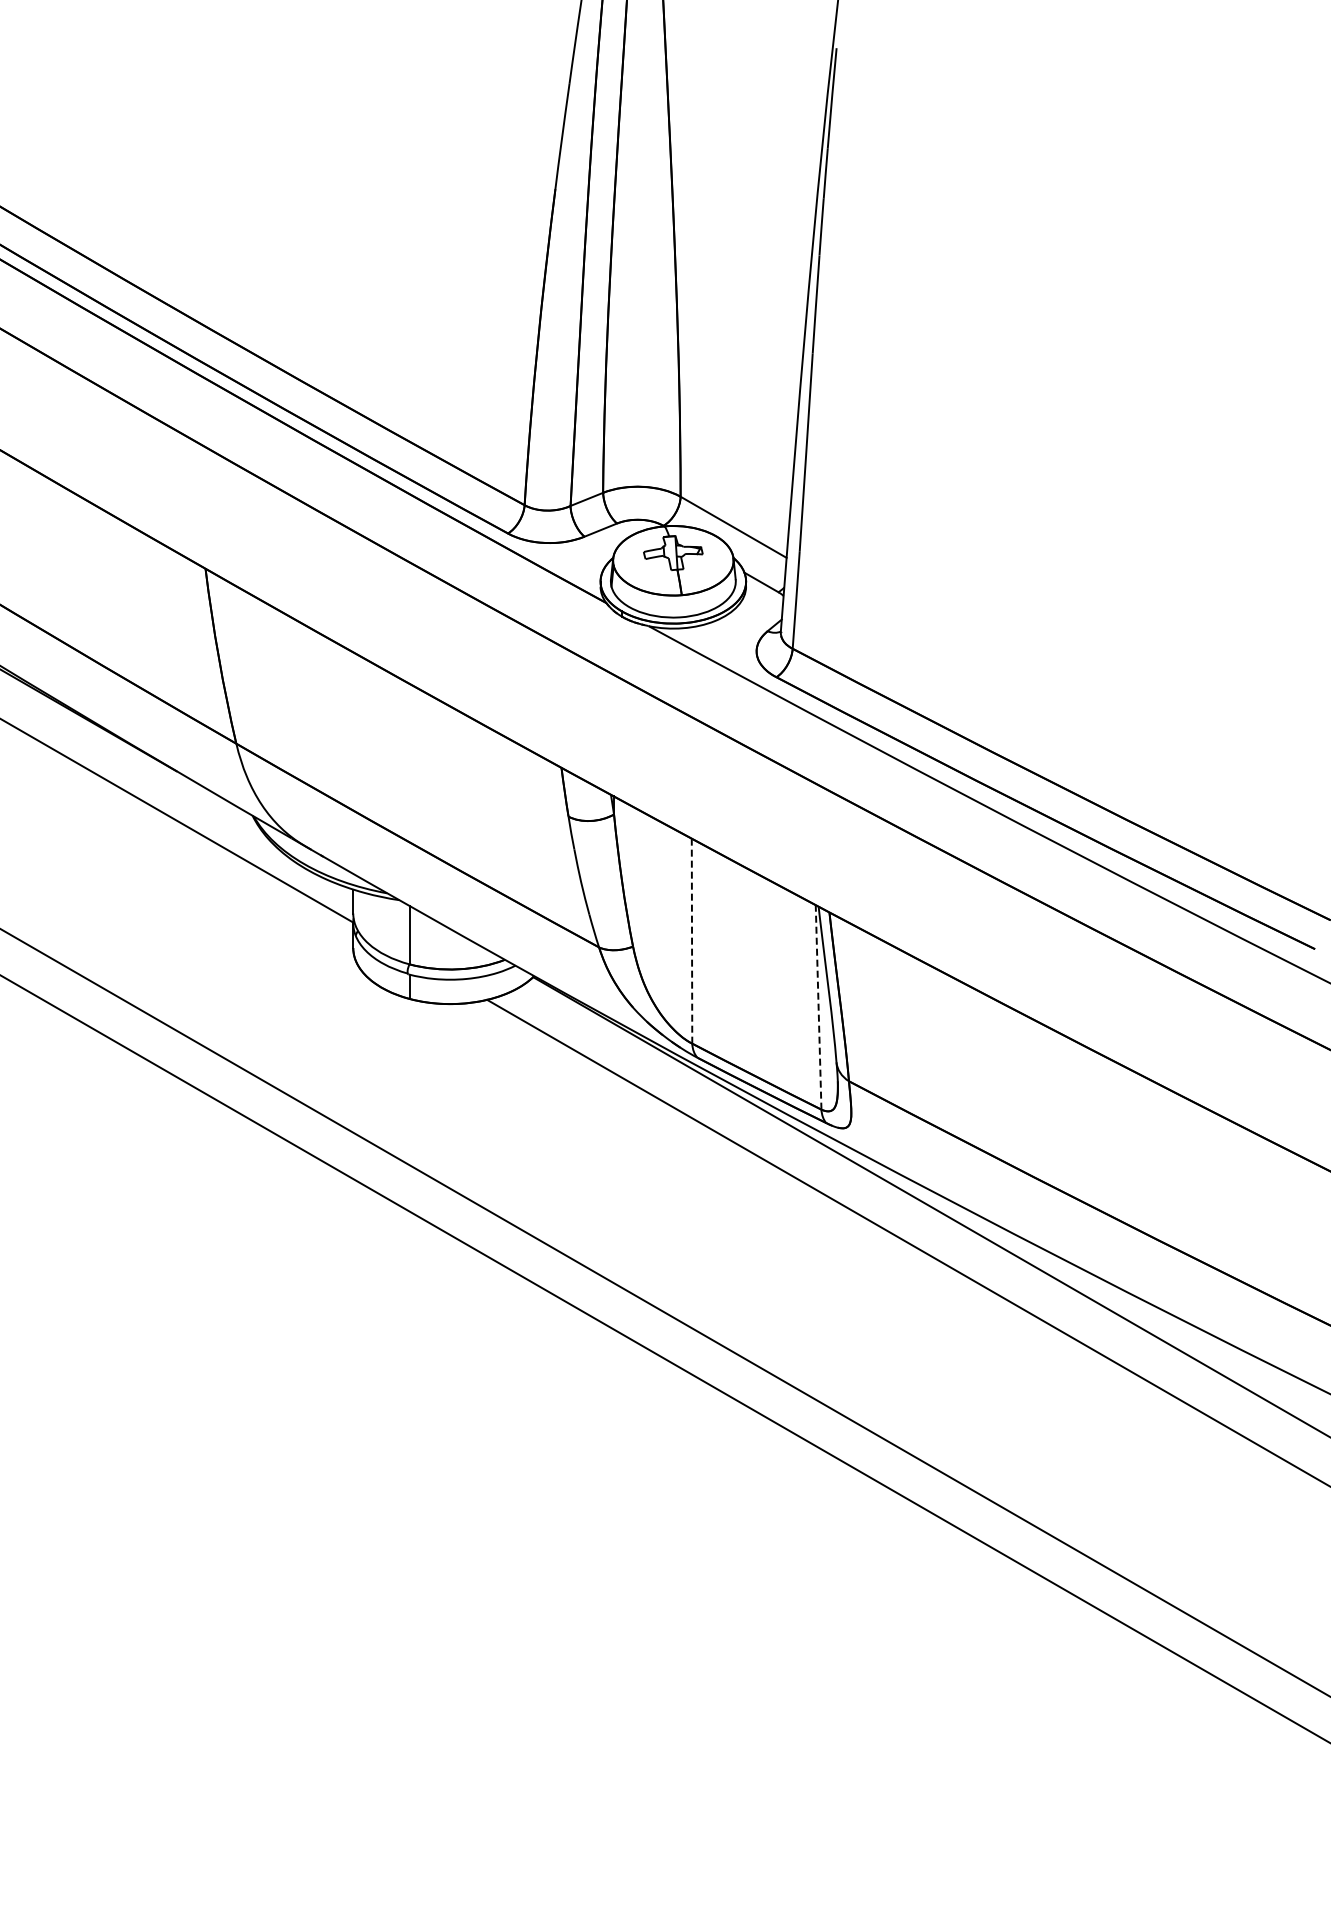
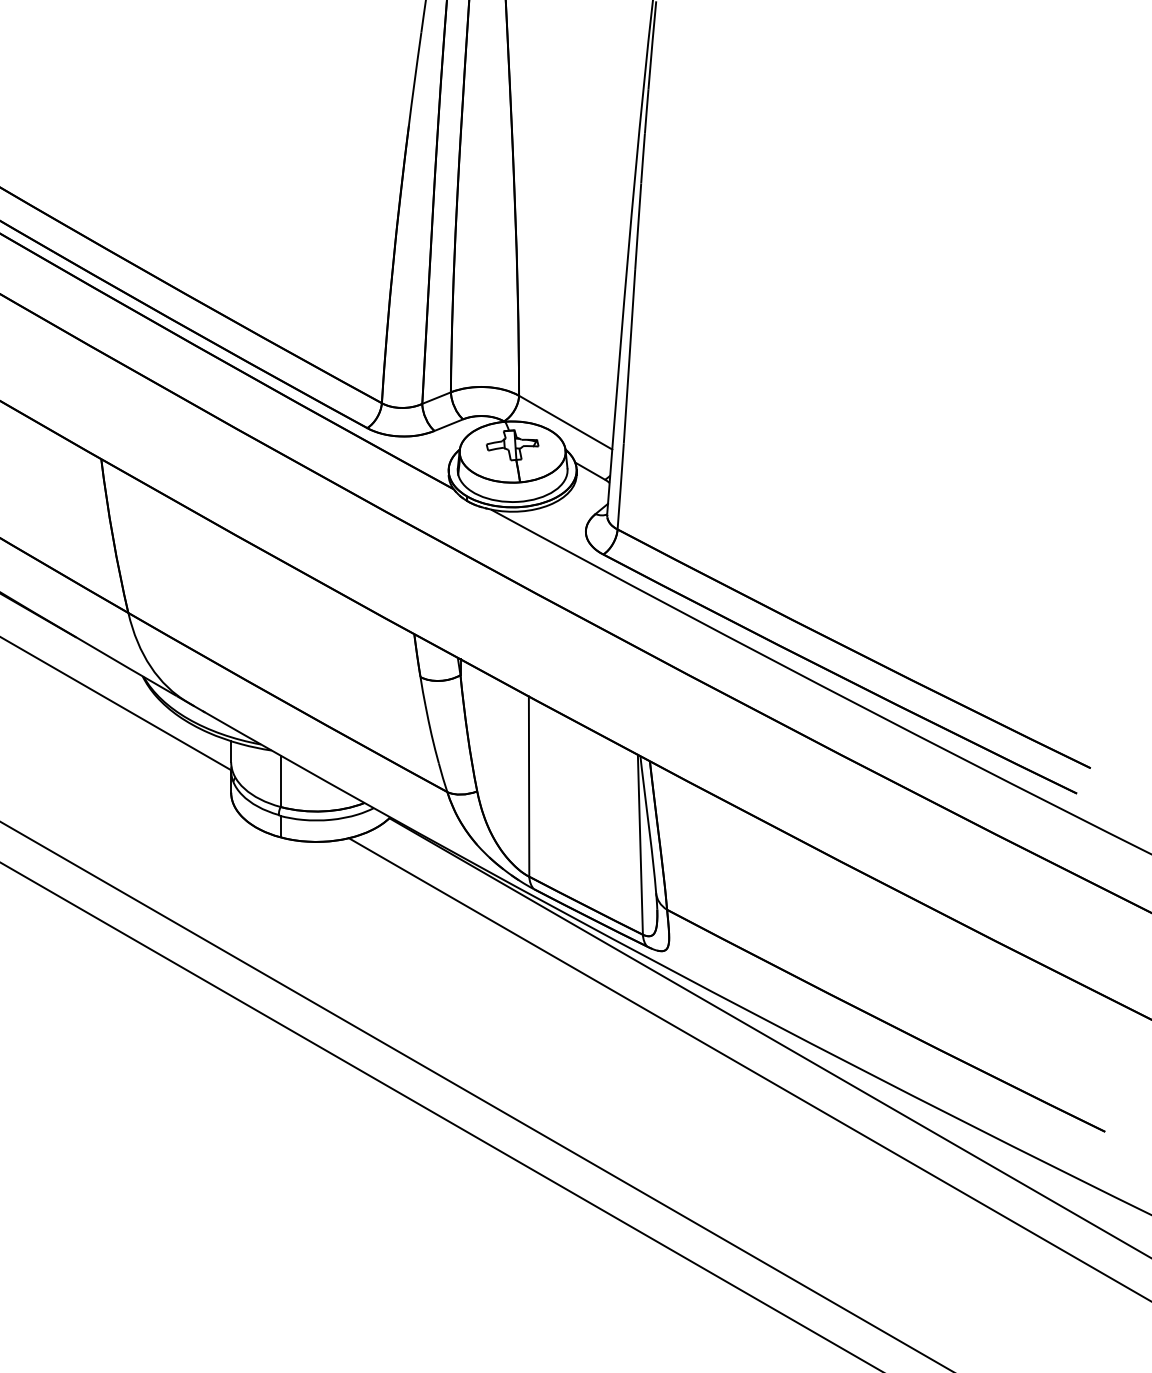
line: (692, 941) -> (529, 786), dashed -> solid
line: (818, 1006) -> (640, 844), dashed -> solid

